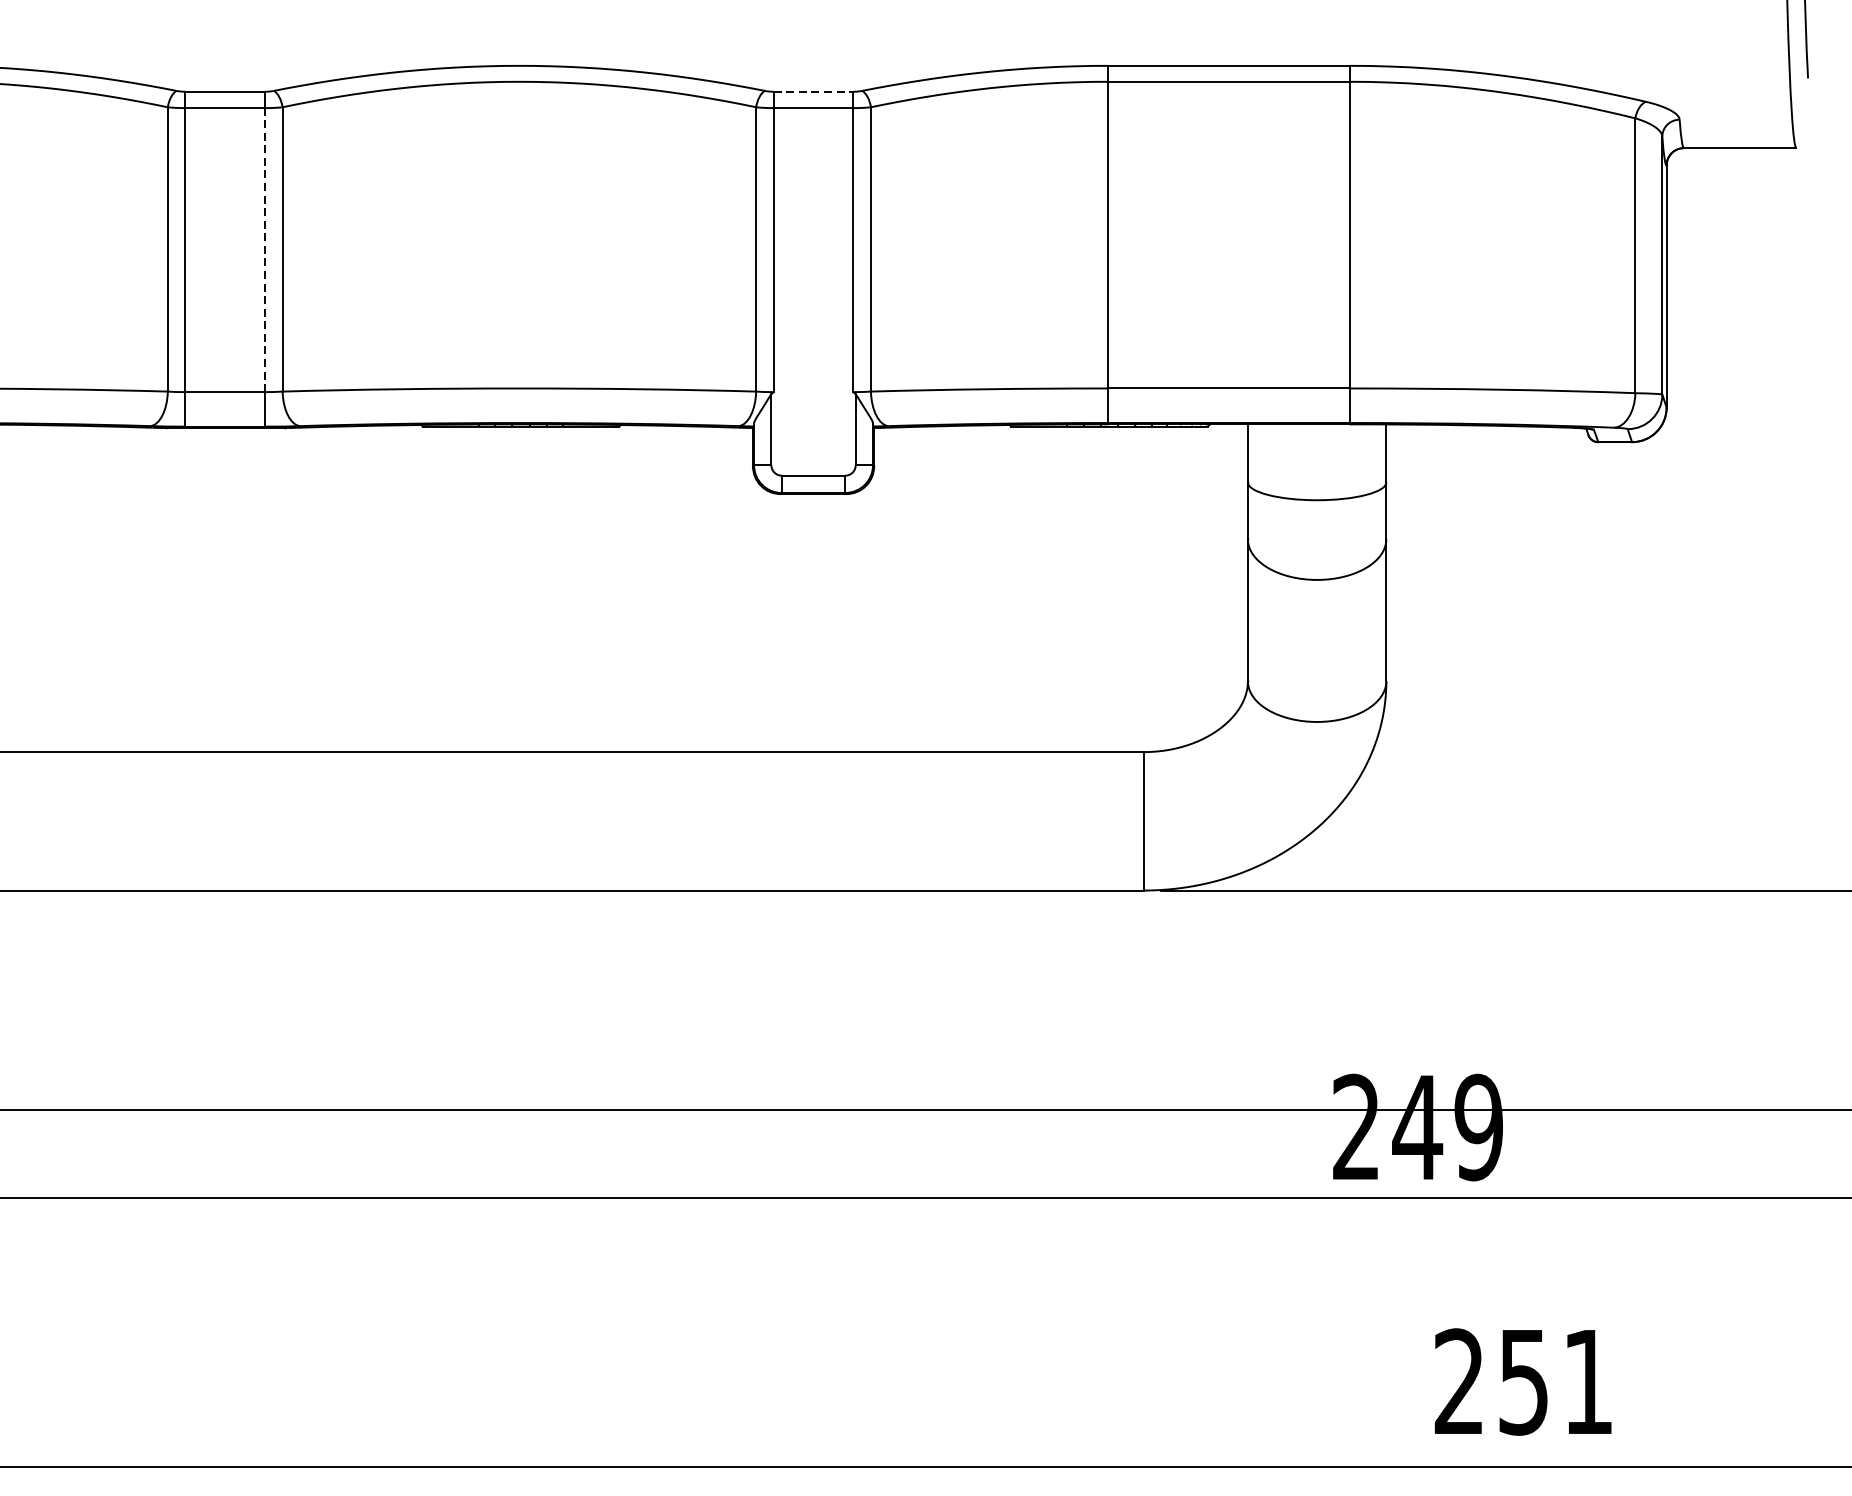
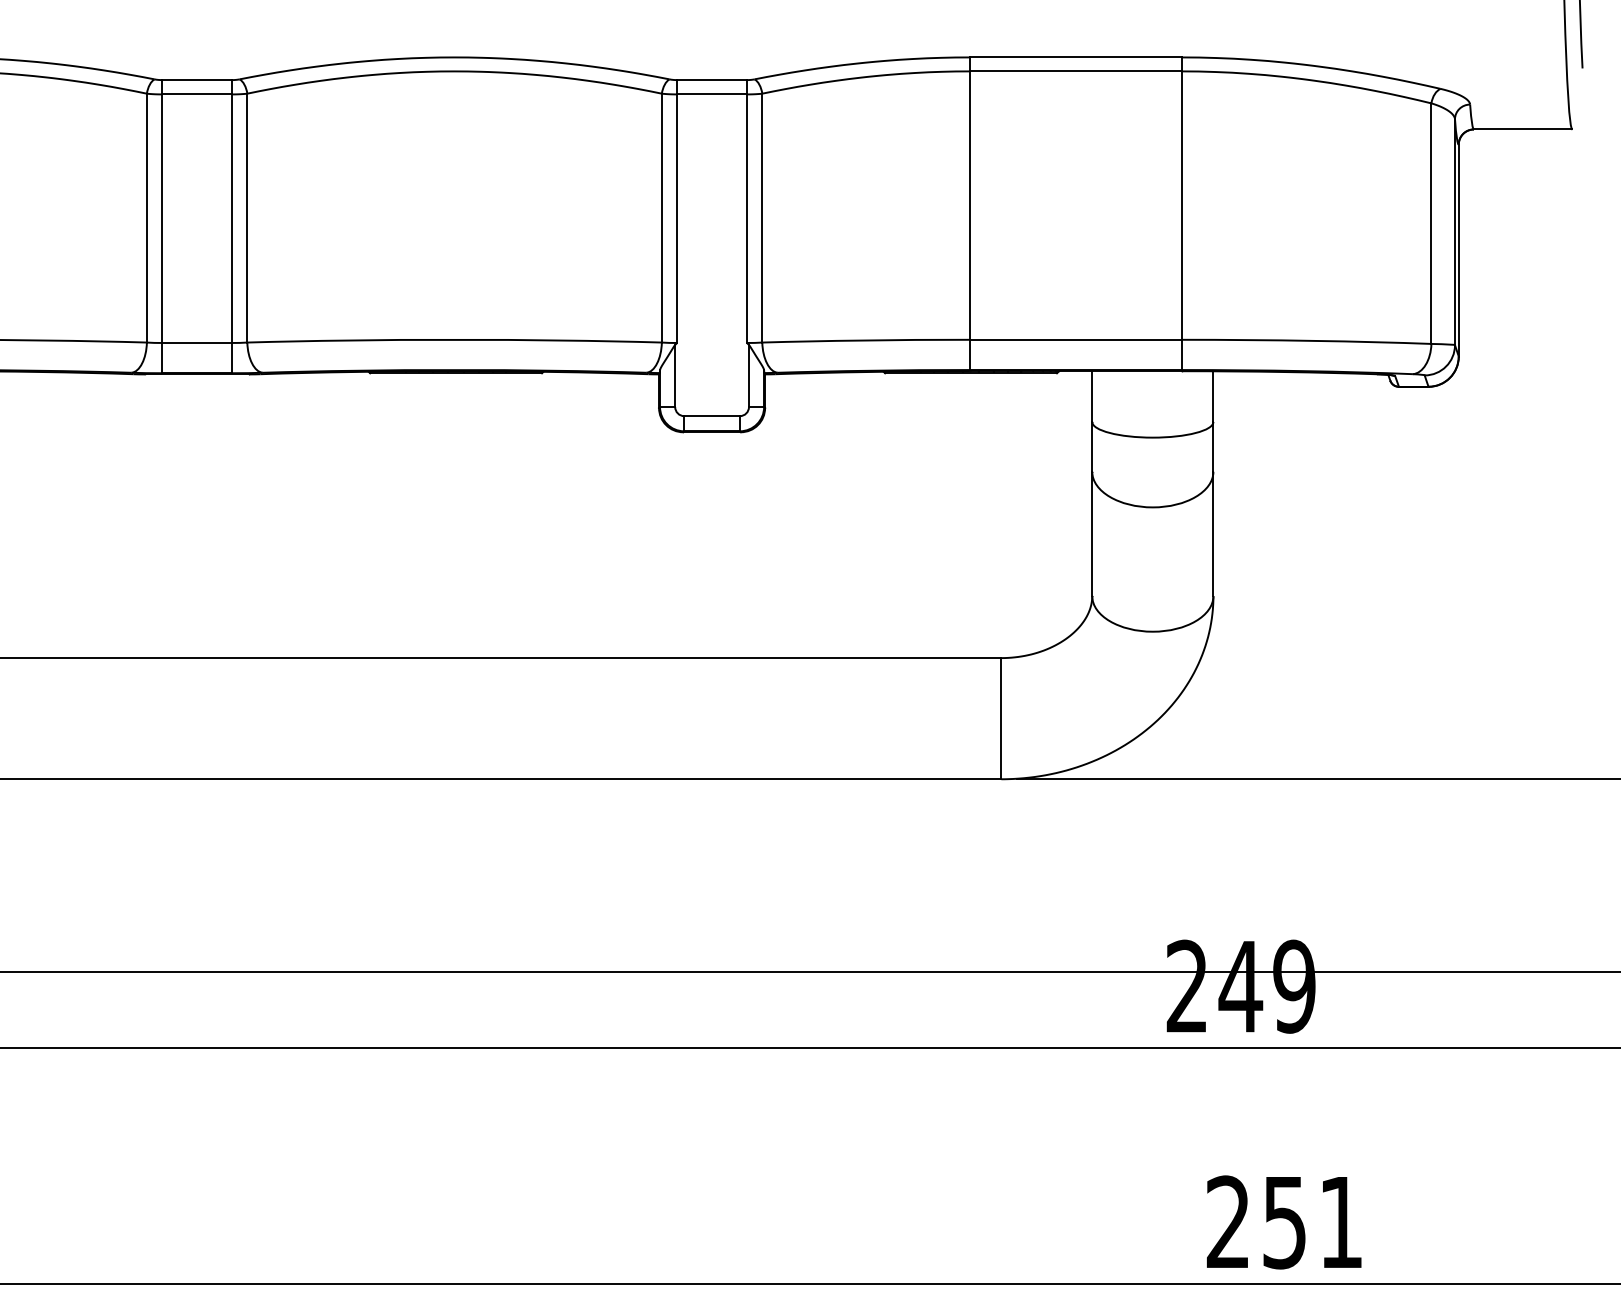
line: (814, 92) -> (712, 80), dashed -> solid
line: (264, 249) -> (231, 218), dashed -> solid
text: (1523, 1382) -> (1284, 1222), moved

